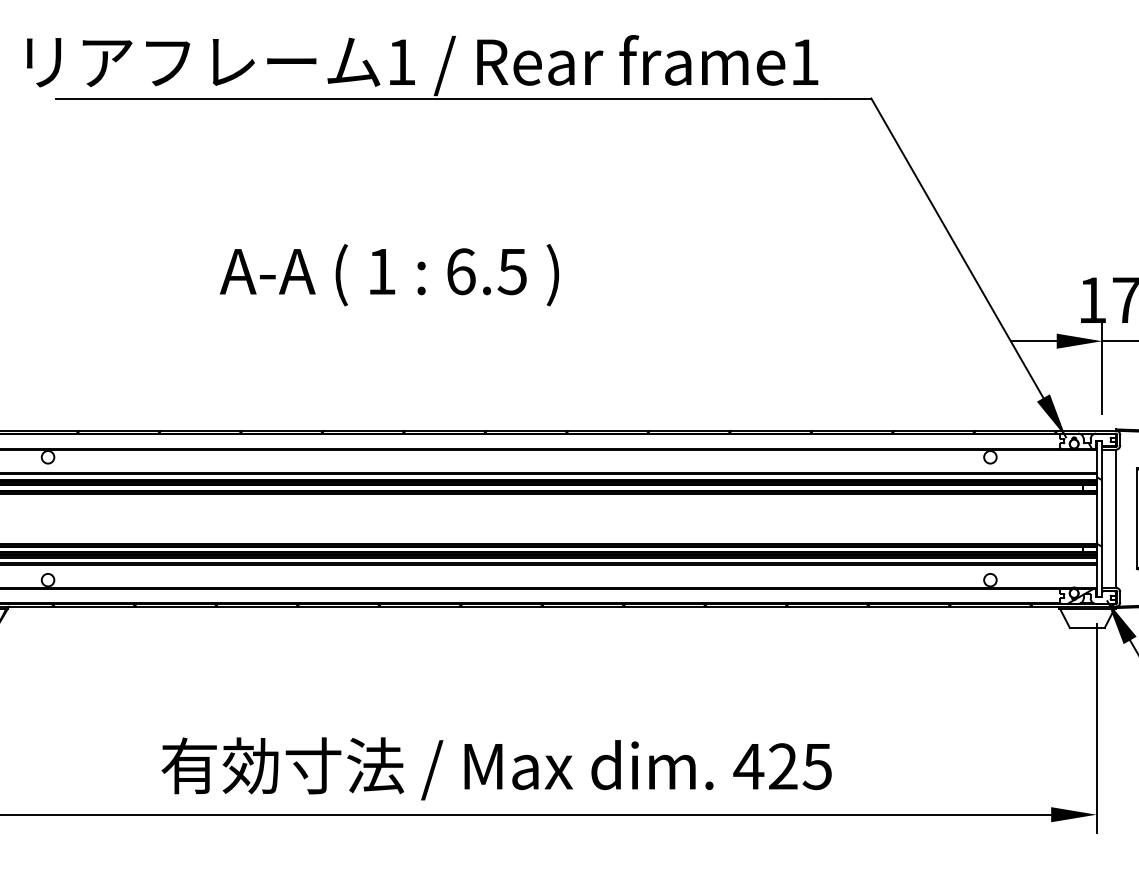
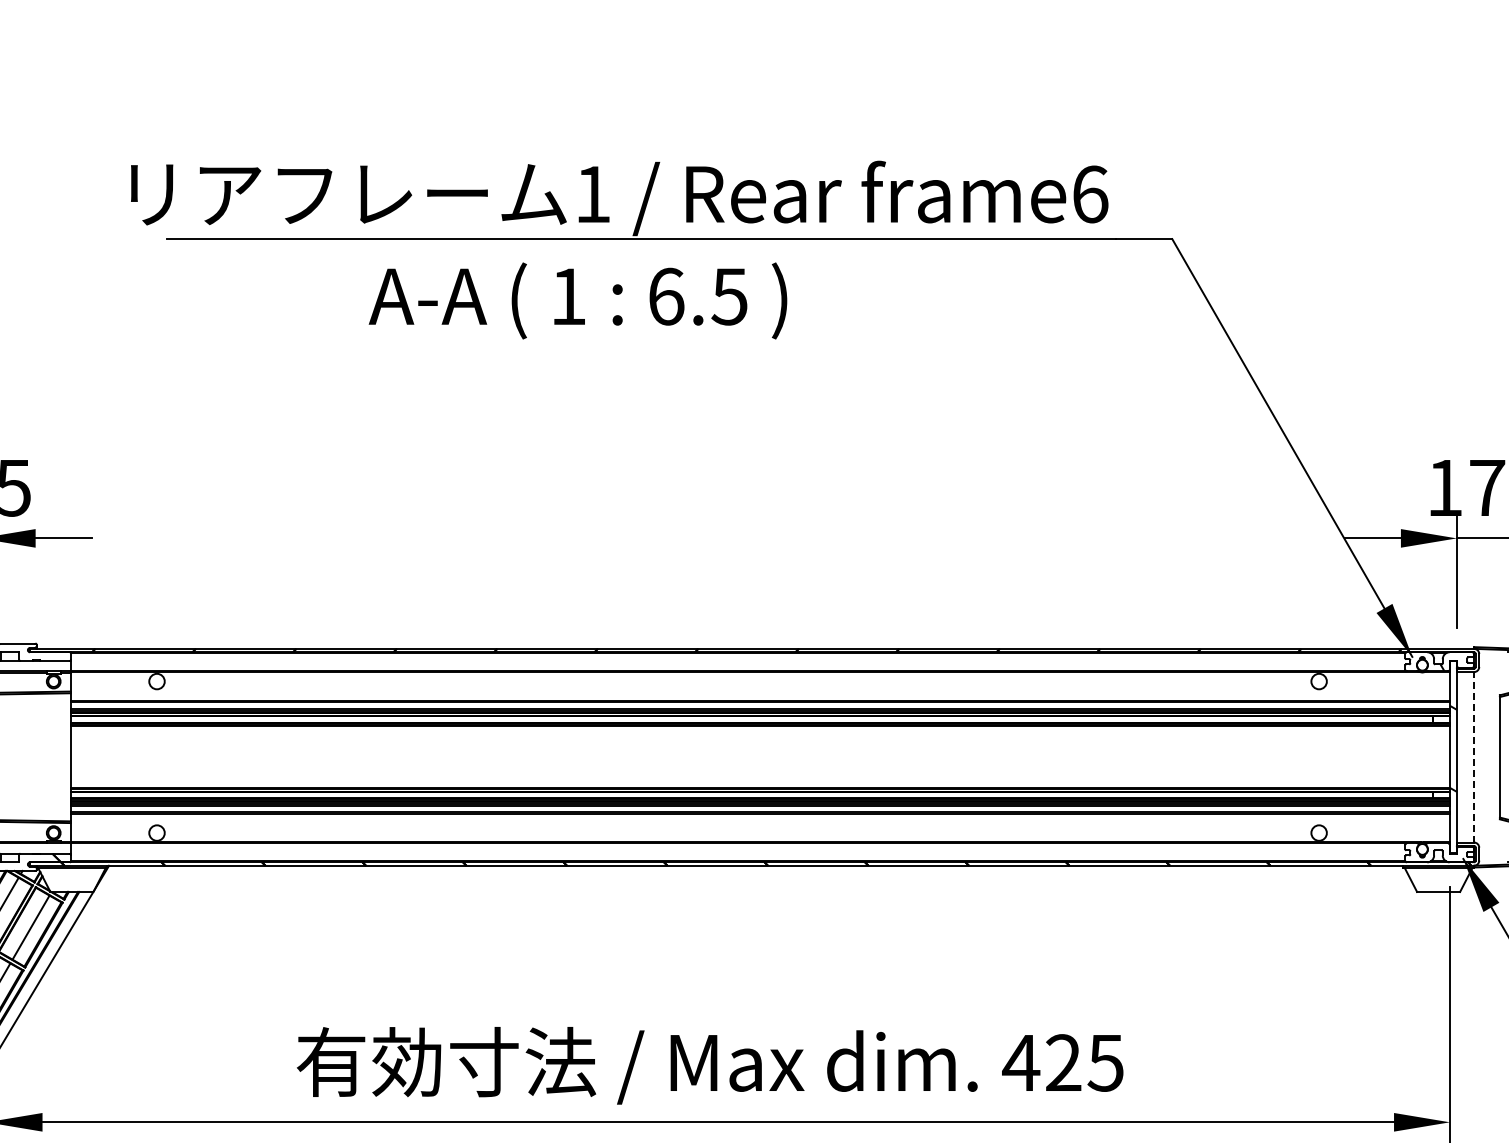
text: (805, 62) -> (1090, 194), frame1 -> frame6
text: (389, 274) -> (577, 300), moved
line: (1116, 518) -> (1474, 756), solid -> dashed
hatch: (1080, 595) -> (1430, 852), removed

